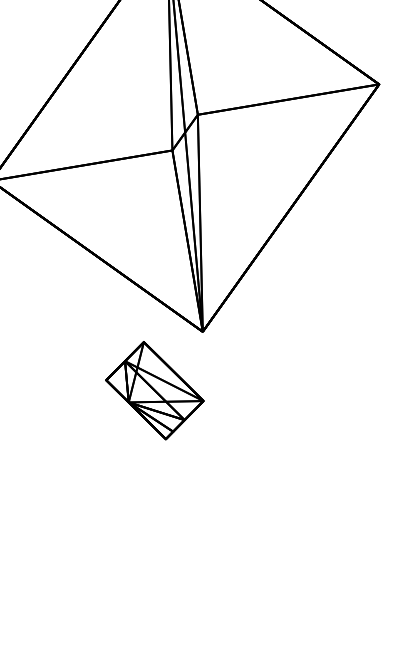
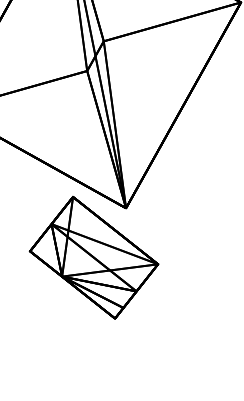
part: (154, 390) -> (93, 257), size x1.67

